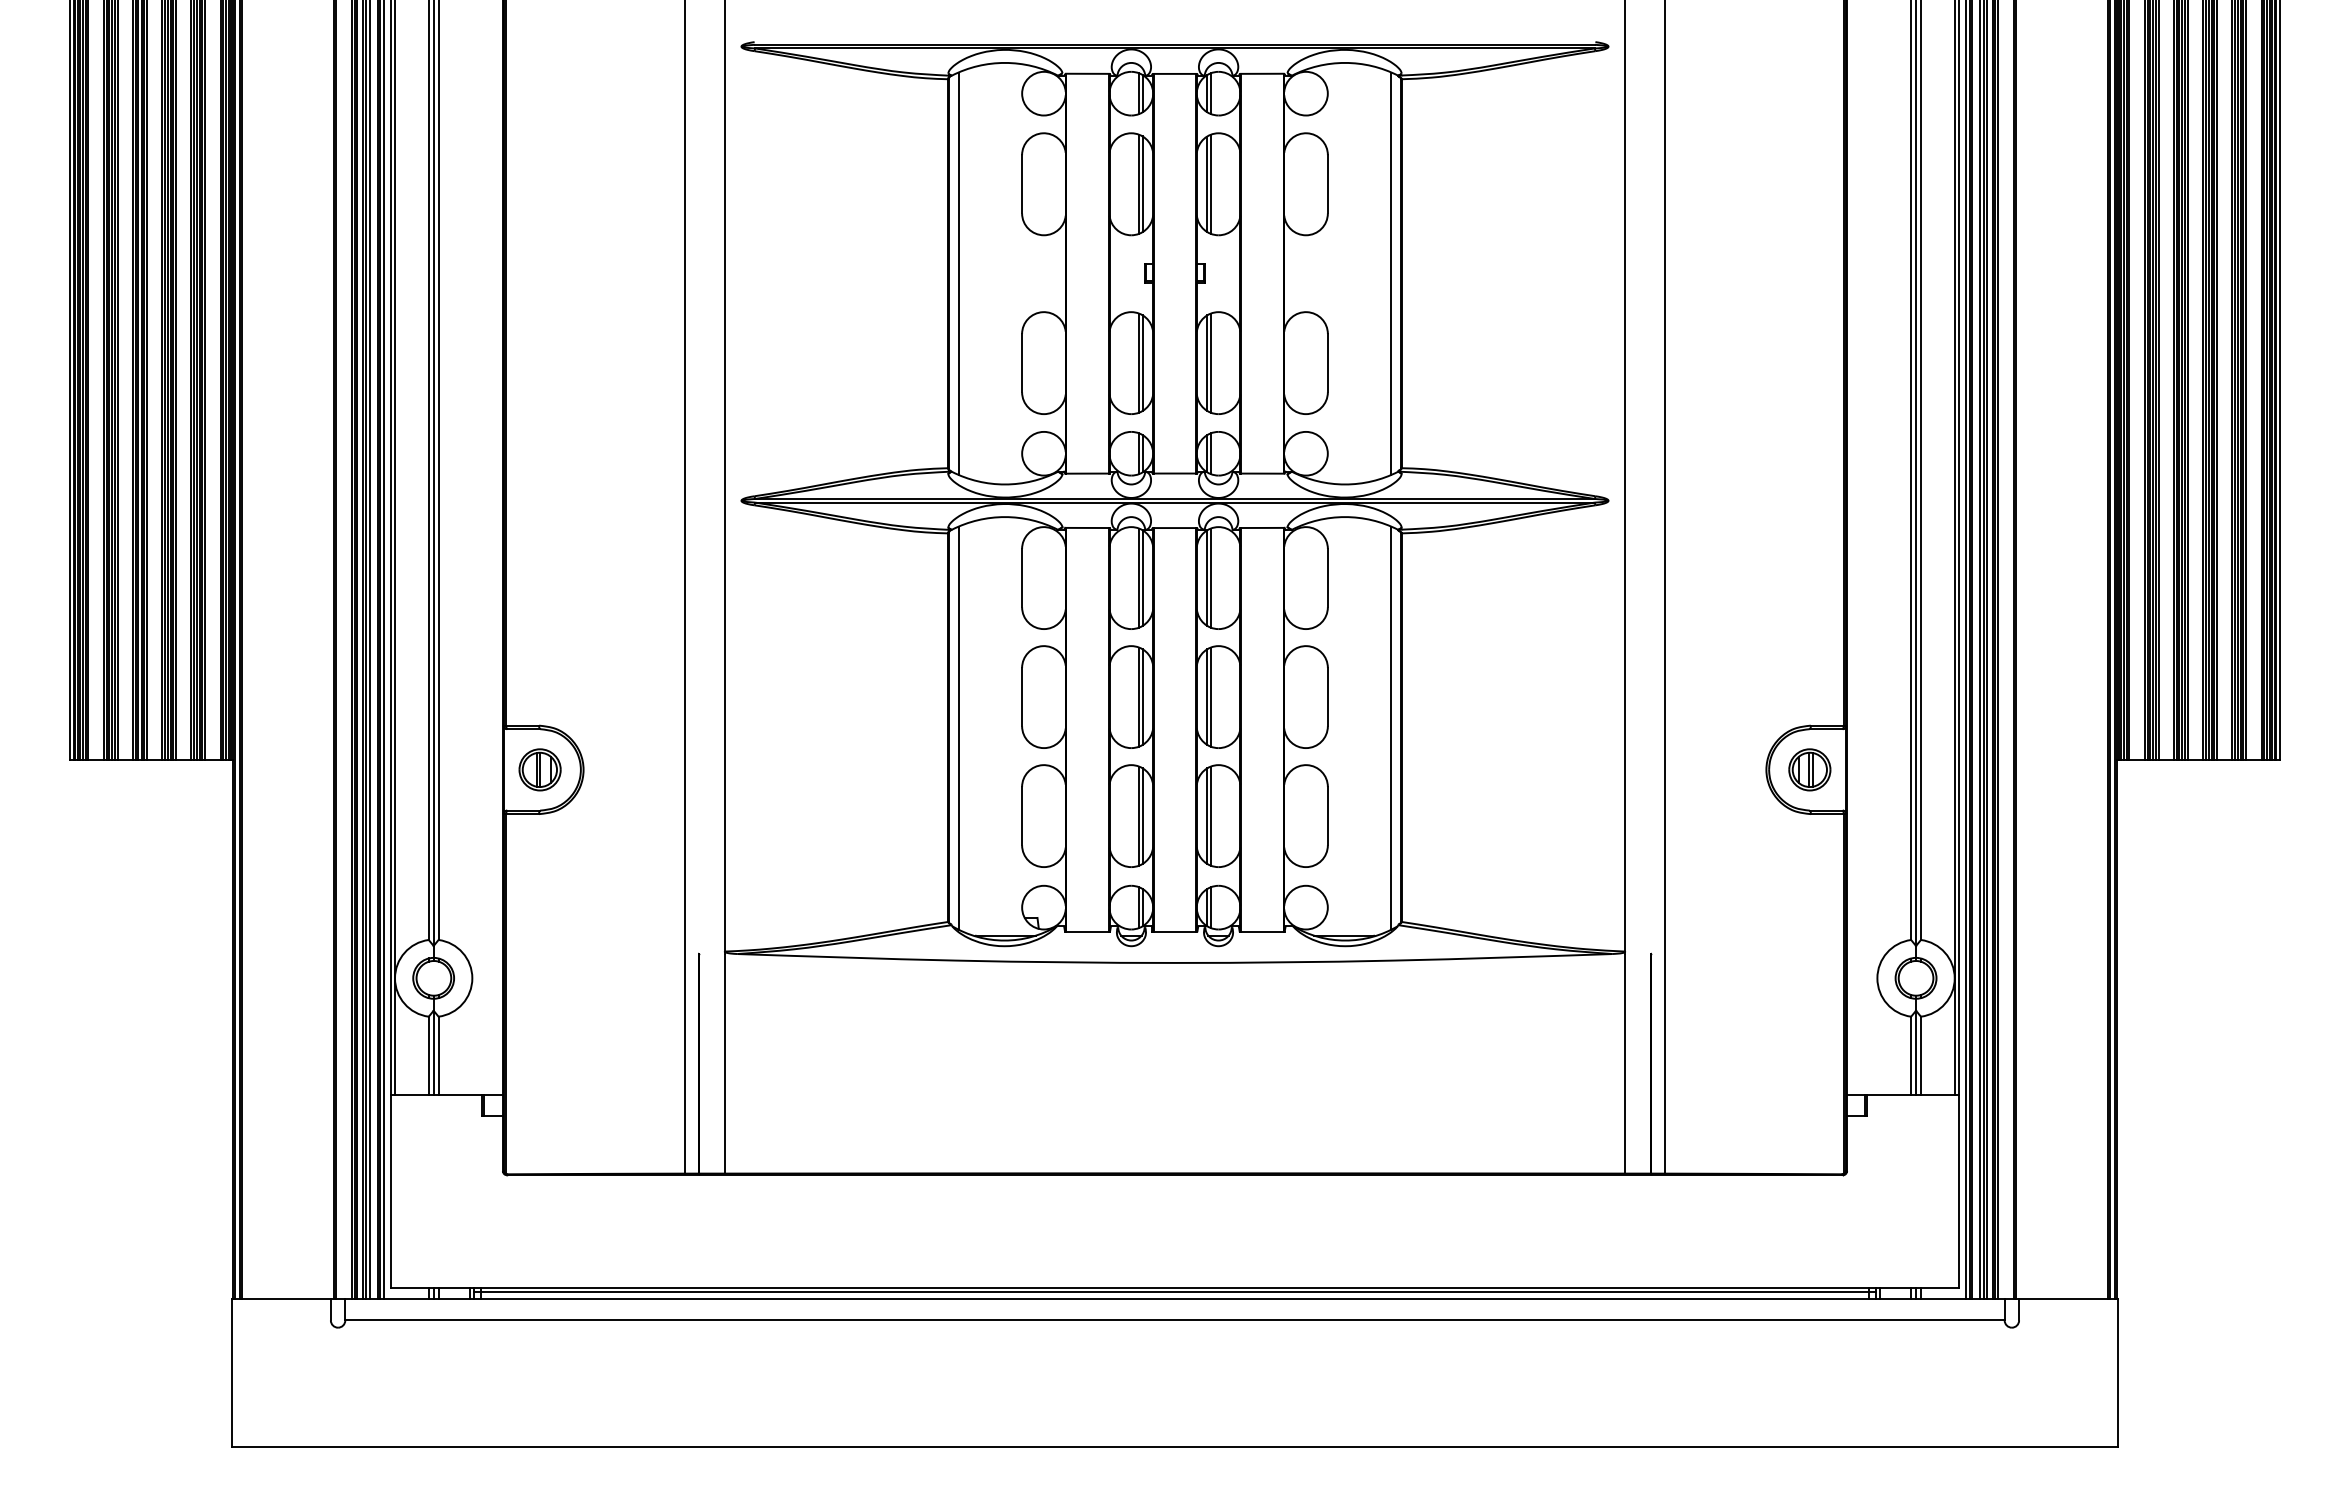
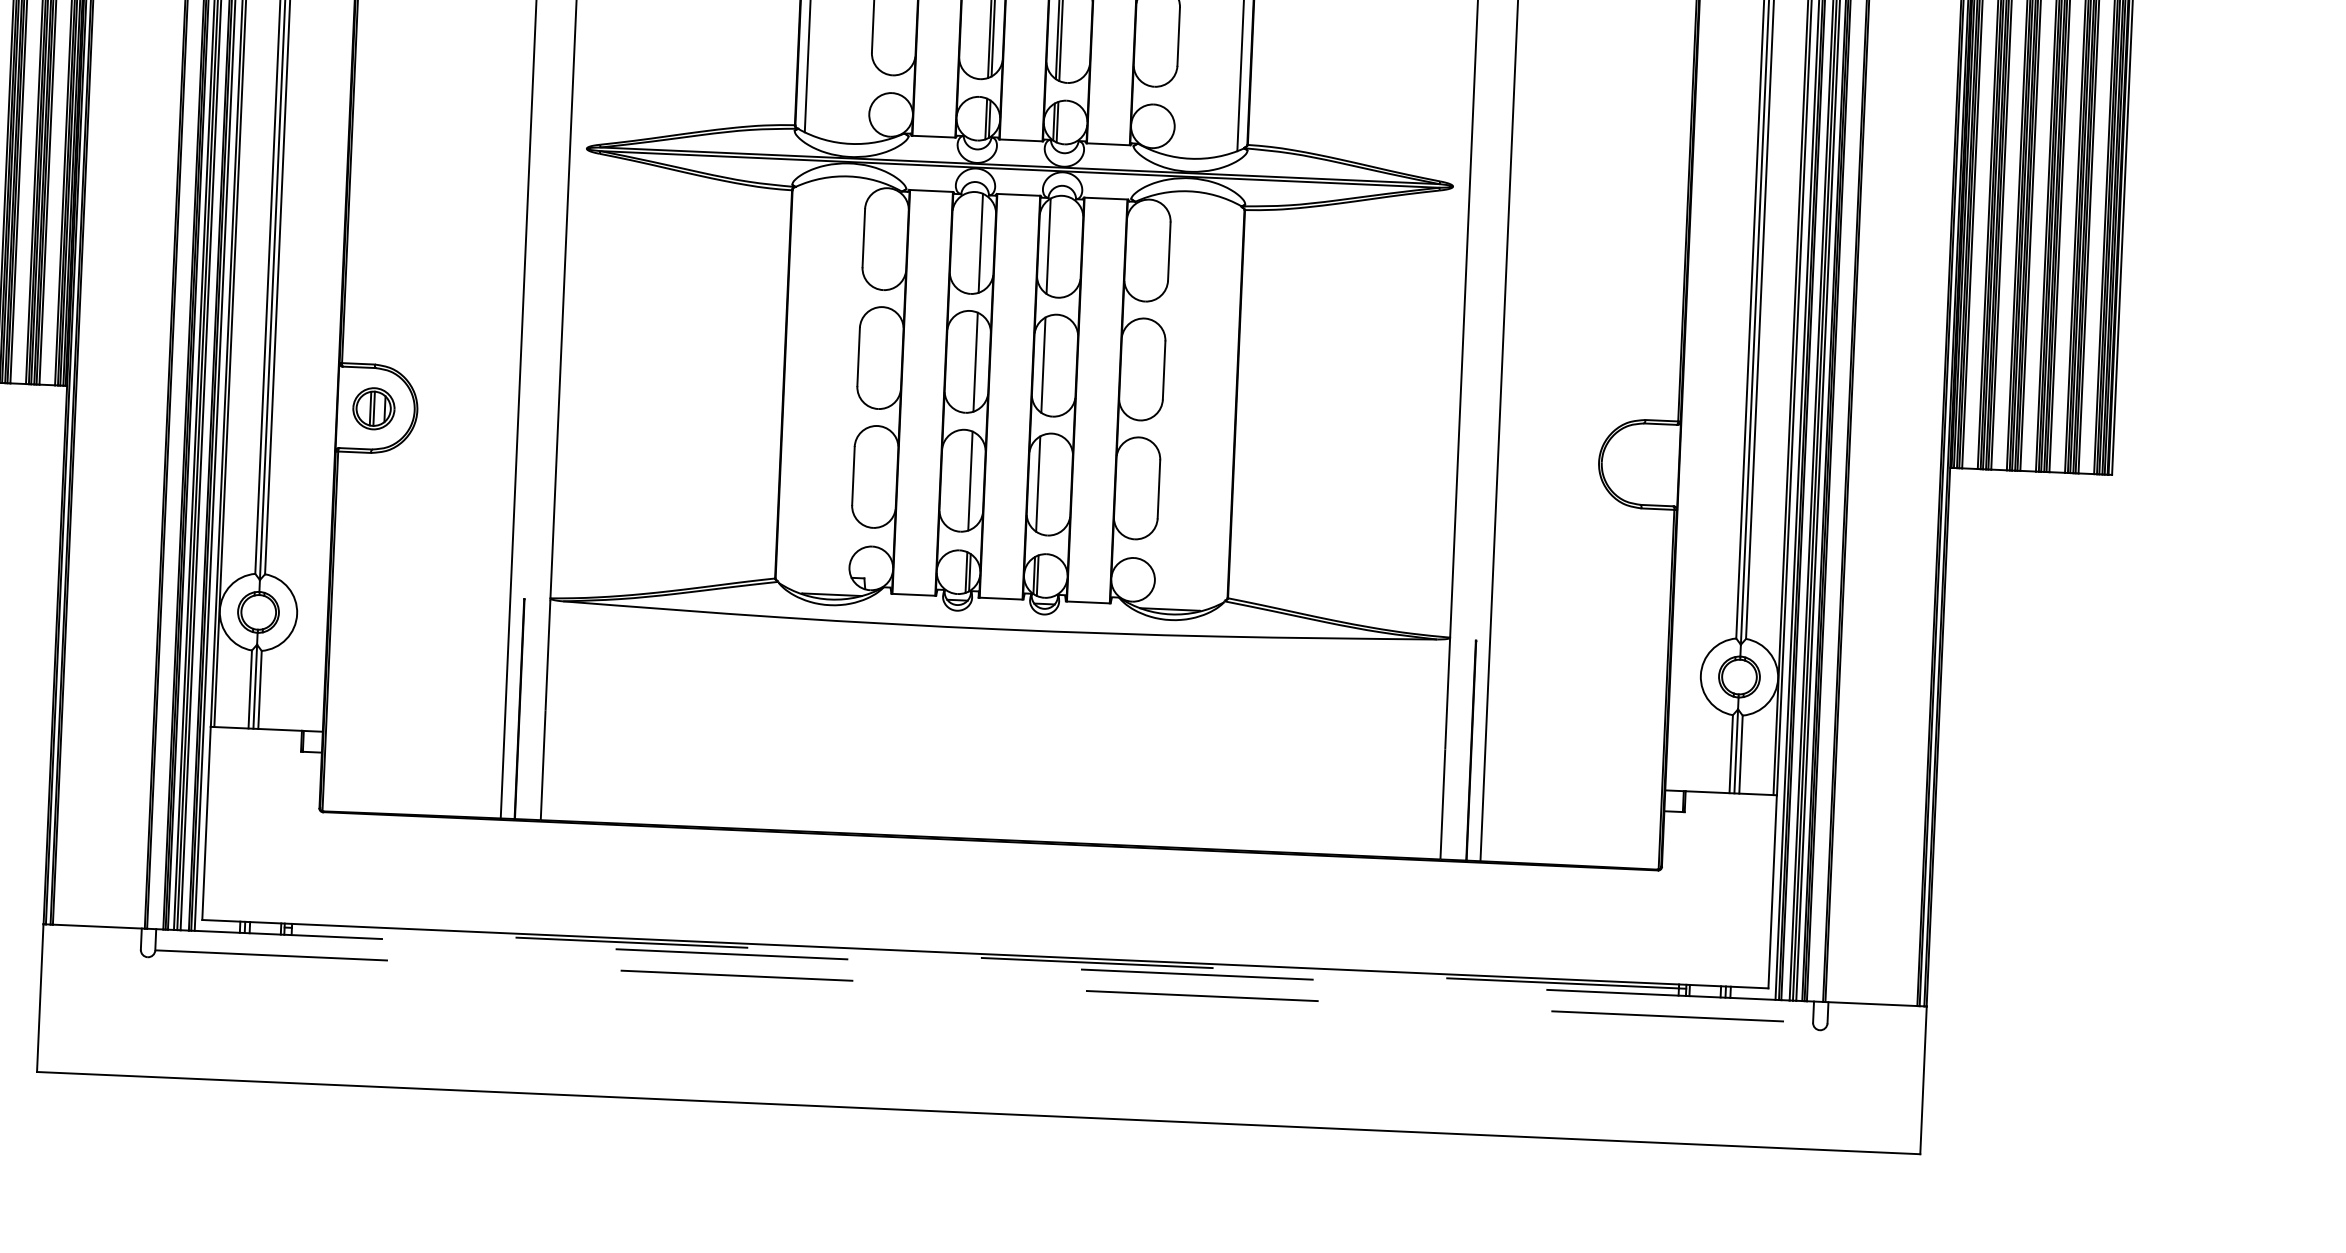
line: (1142, 577) -> (984, 242), removed
line: (1210, 577) -> (1052, 245), removed
line: (1142, 696) -> (978, 361), removed
line: (1210, 696) -> (1046, 364), removed
line: (958, 727) -> (793, 384), removed
line: (1391, 727) -> (1226, 403), removed
part: (1809, 769) -> (1642, 463), removed
line: (1142, 815) -> (973, 480), removed
line: (1210, 815) -> (1041, 483), removed
line: (1174, 1292) -> (984, 958), solid -> dashed
line: (1174, 1299) -> (984, 965), solid -> dashed
line: (1174, 1320) -> (983, 986), solid -> dashed

